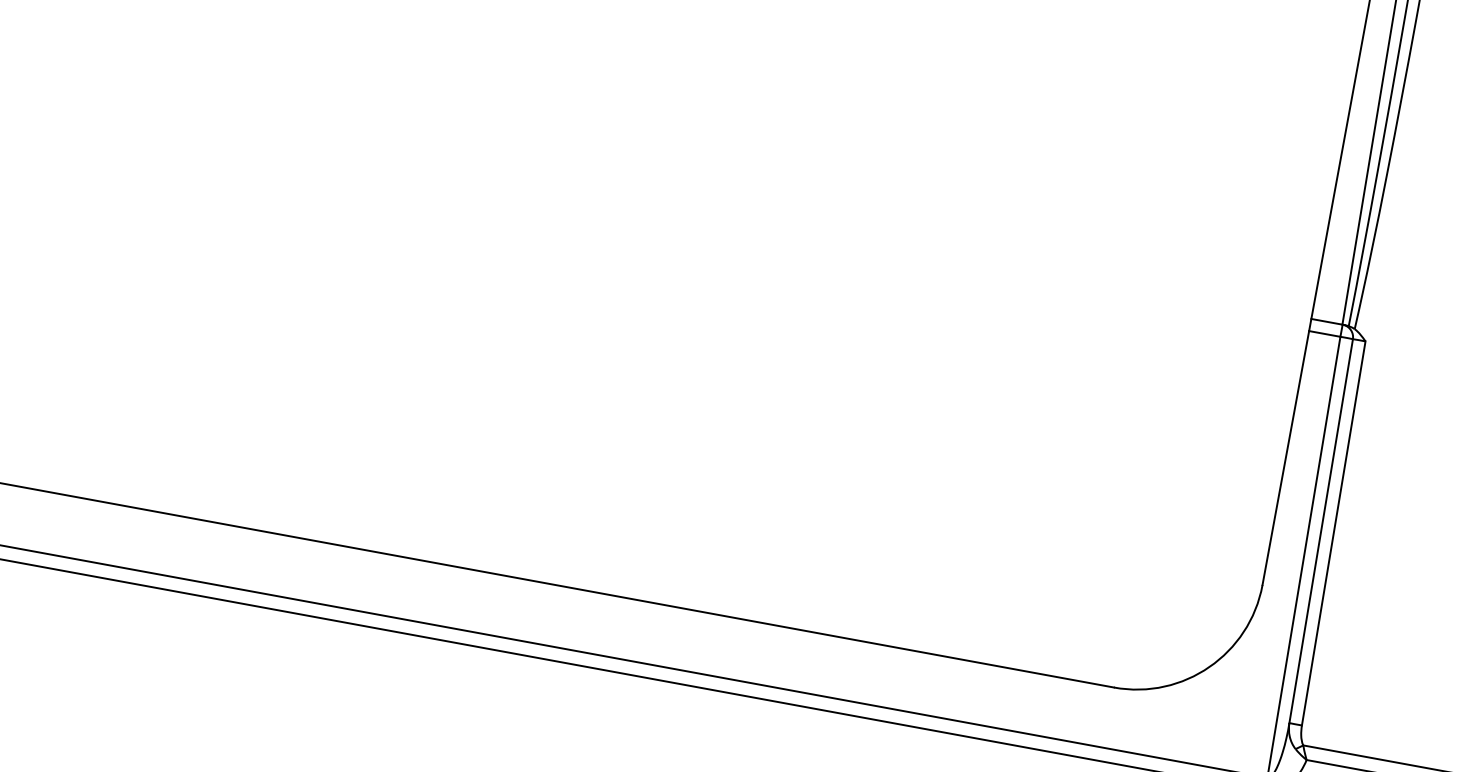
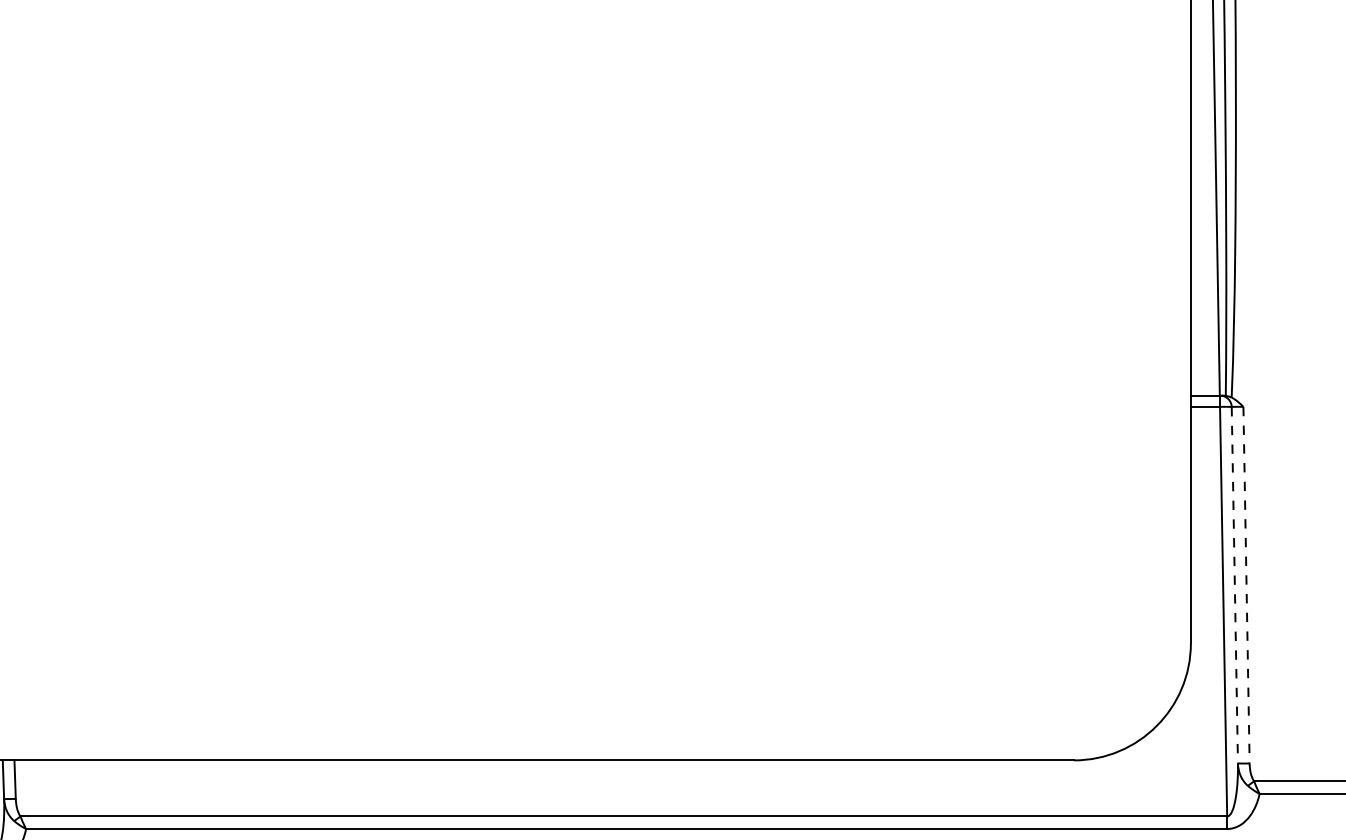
line: (1320, 531) -> (1234, 585), solid -> dashed
line: (1333, 533) -> (1246, 585), solid -> dashed

